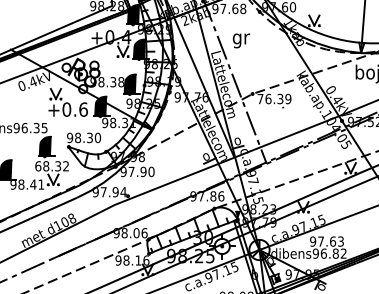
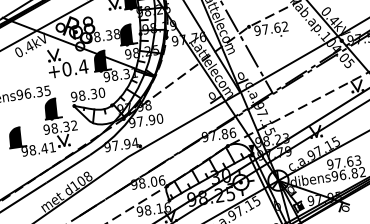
text: (274, 98) -> (271, 28), 76.39 -> 97.62
text: (83, 109) -> (83, 66), +0.6 -> +0.4
text: (38, 166) -> (47, 129), 68.32 -> 98.32

